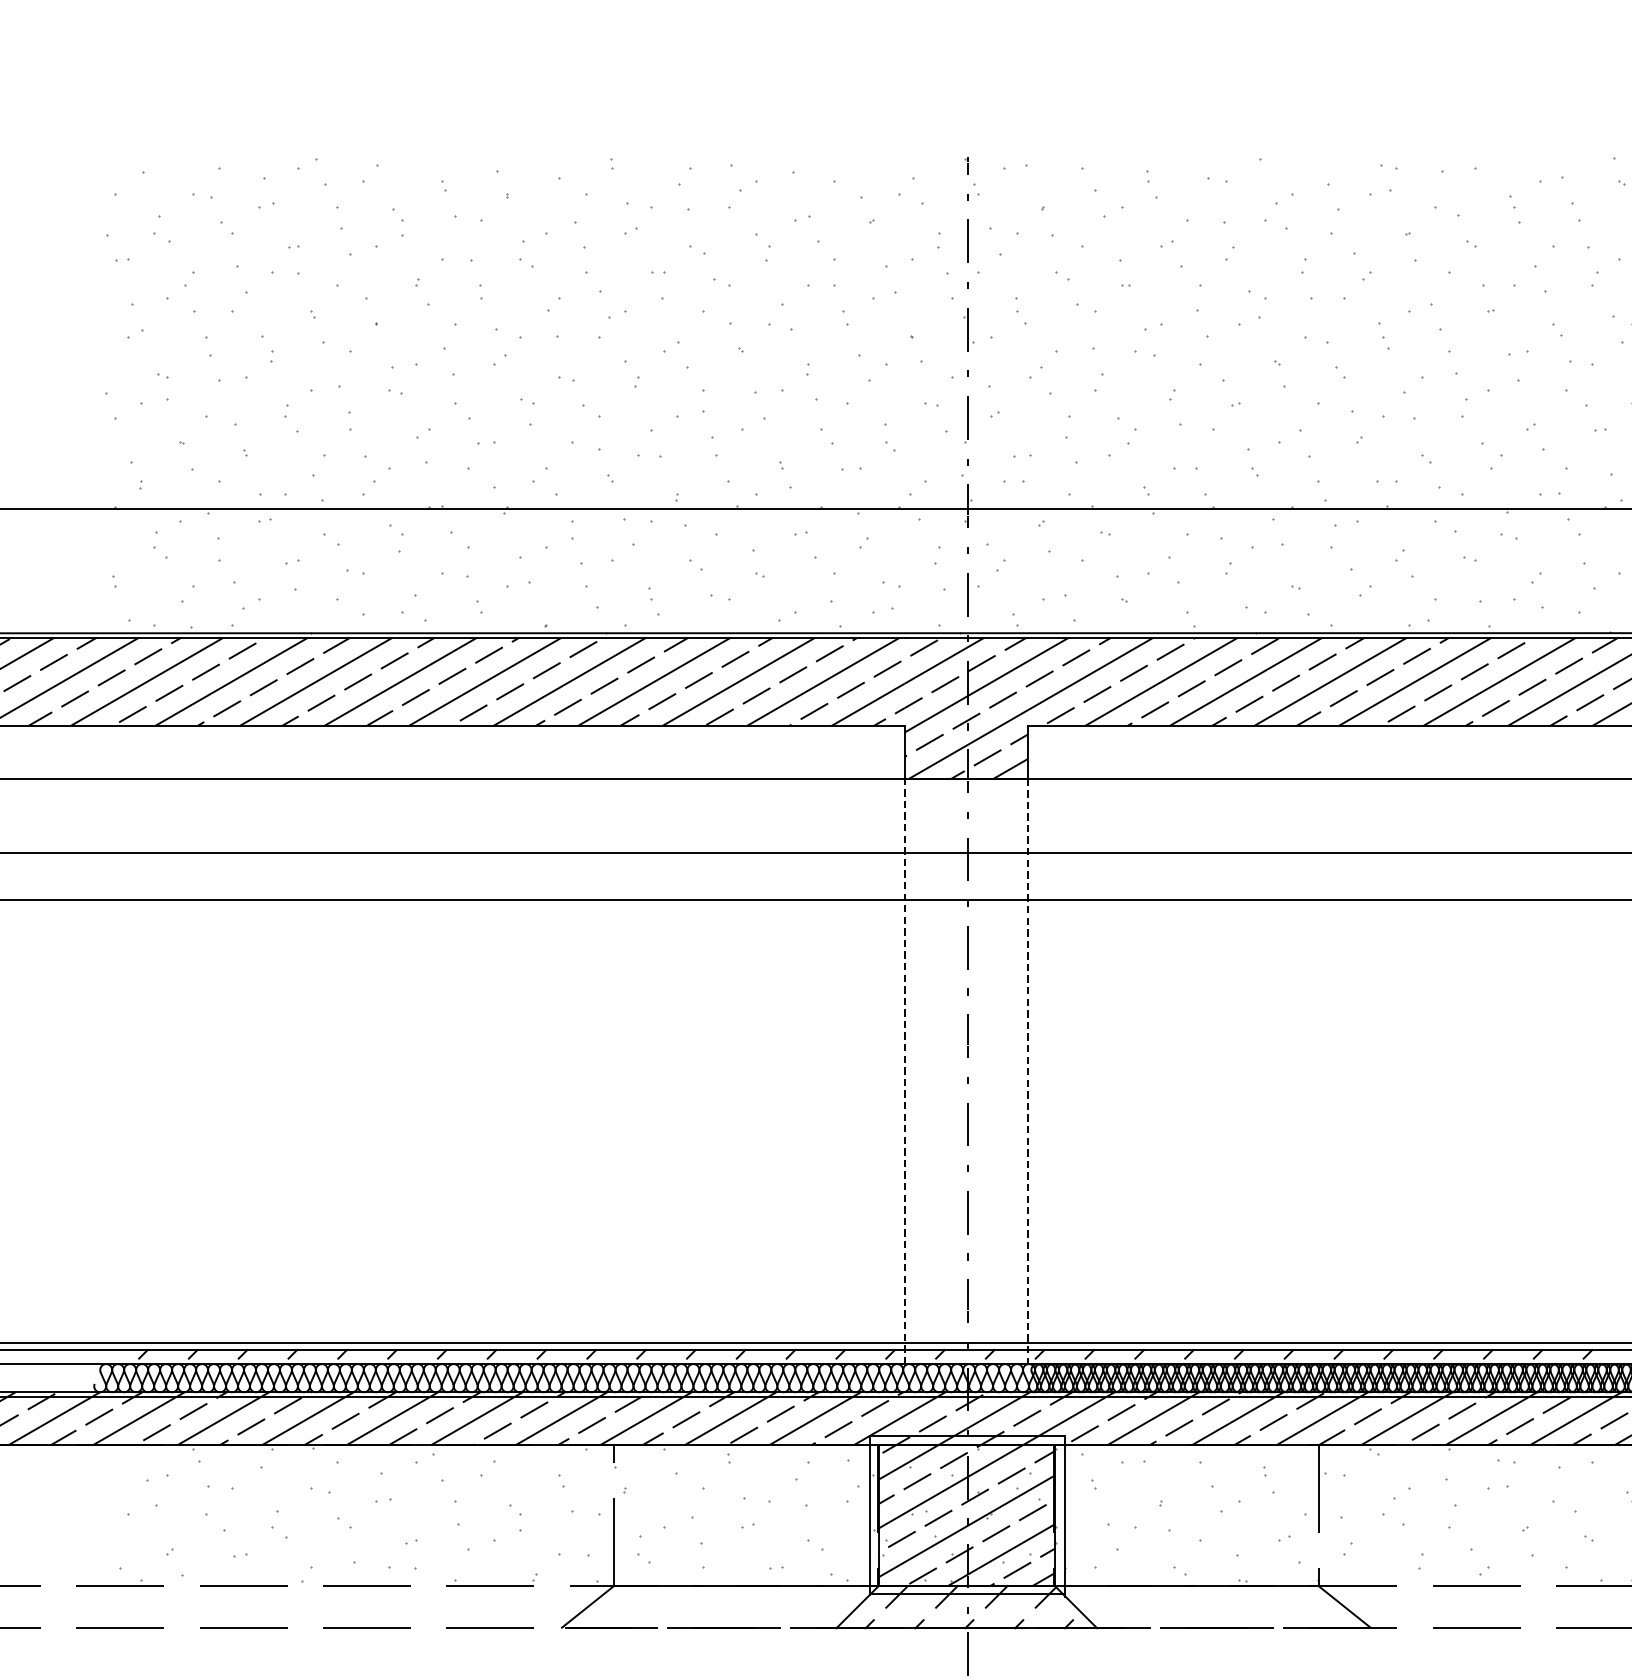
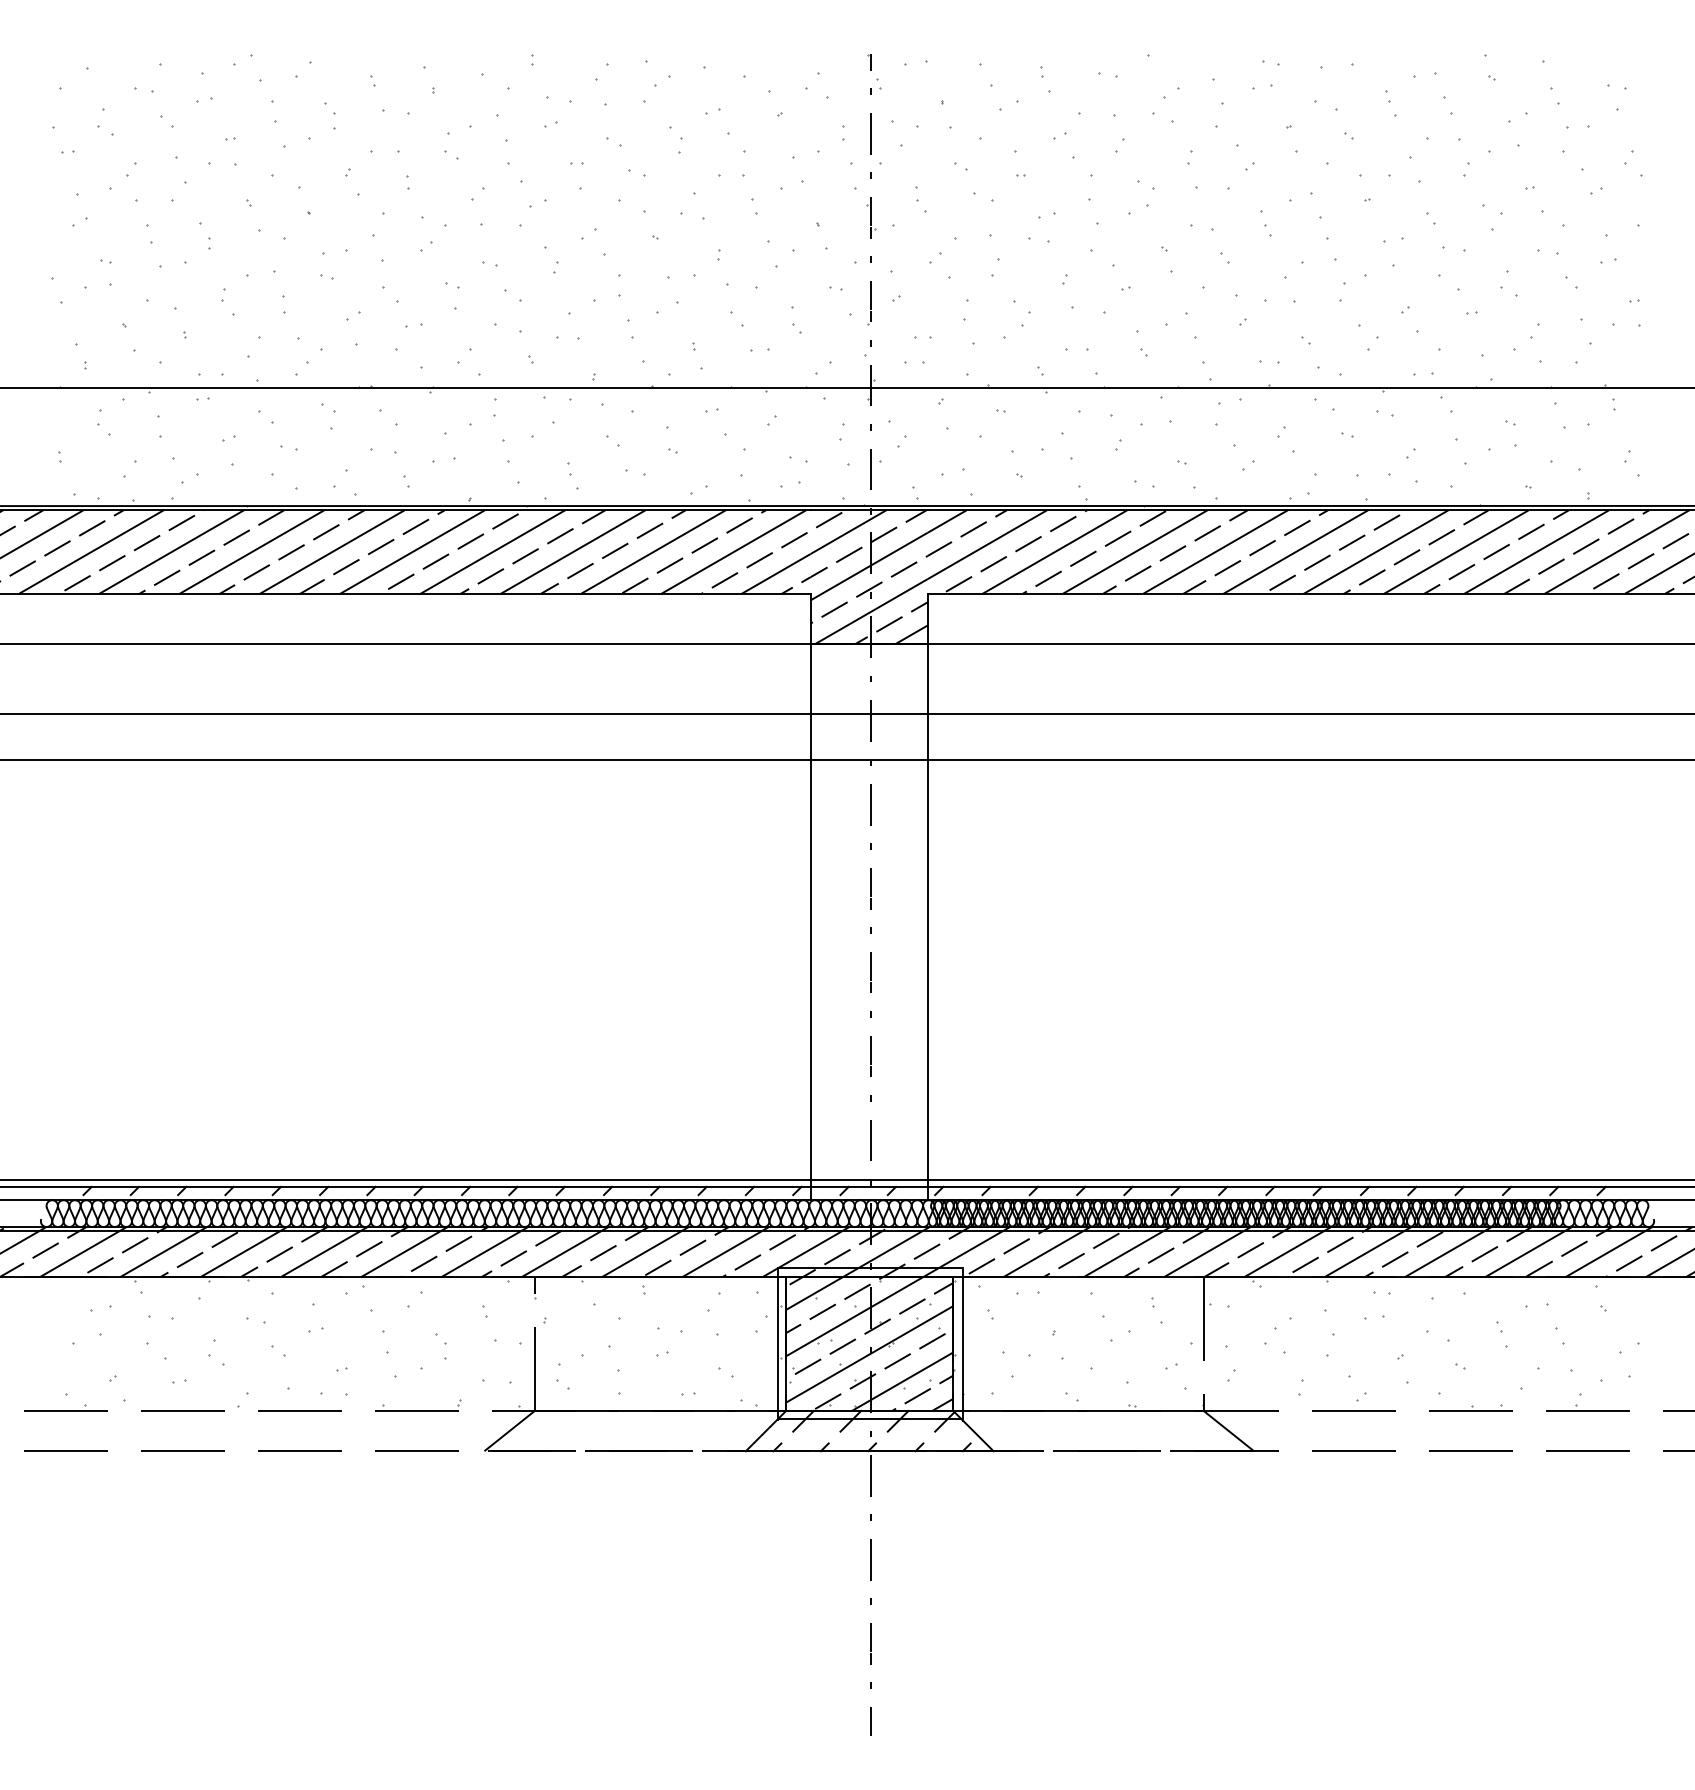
line: (904, 1070) -> (810, 921), dashed -> solid
line: (1027, 1071) -> (927, 922), dashed -> solid

